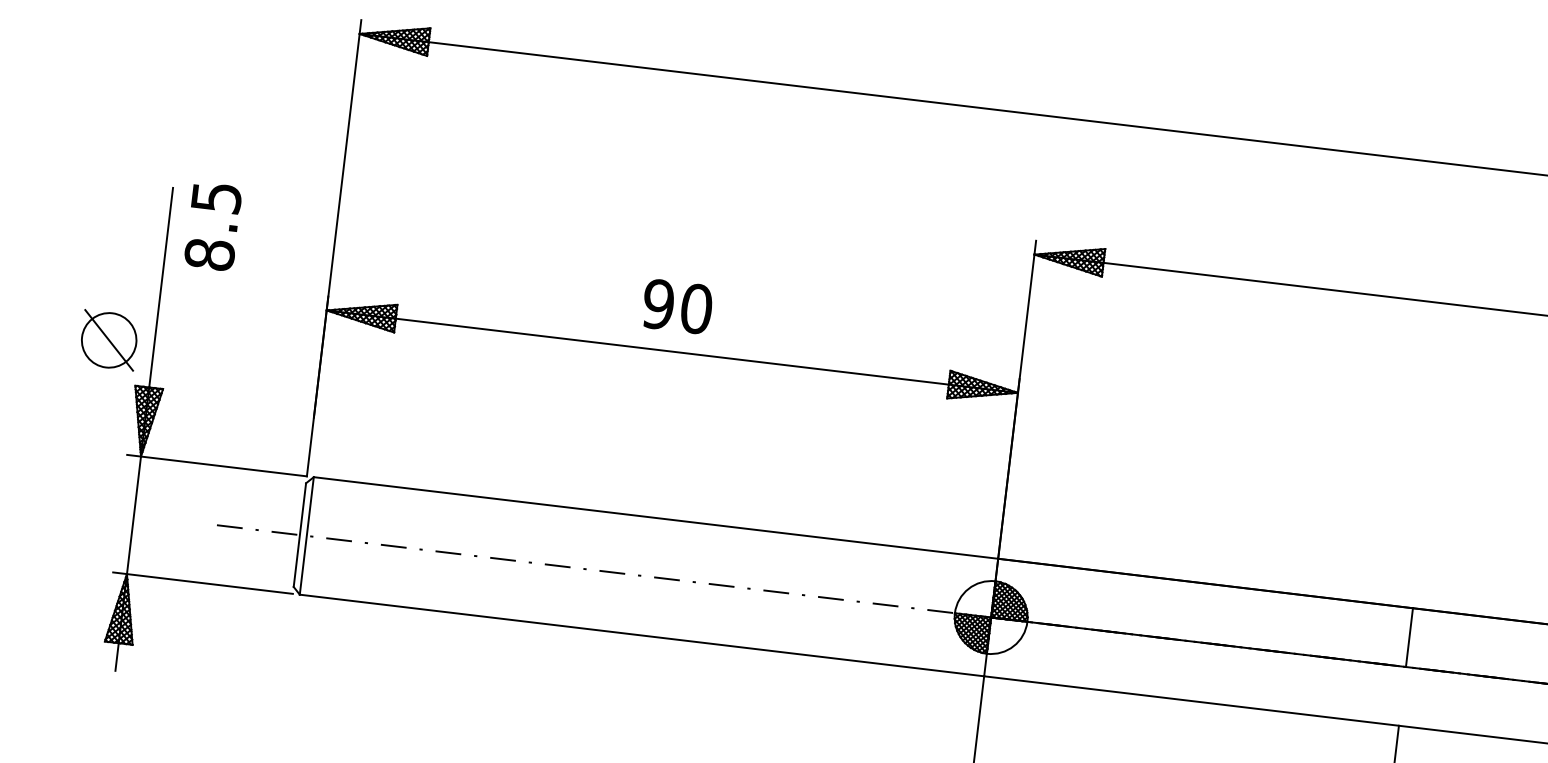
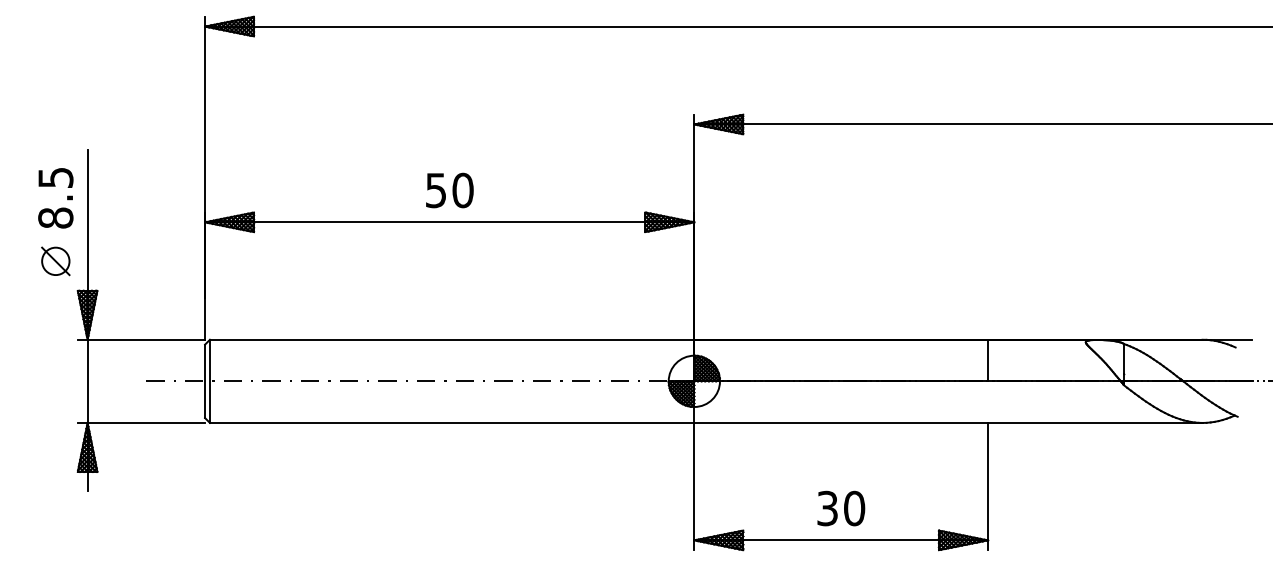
text: (212, 226) -> (55, 198), moved
text: (657, 304) -> (435, 190), 90 -> 50
part: (108, 340) -> (55, 261), size x0.71

